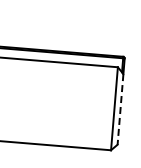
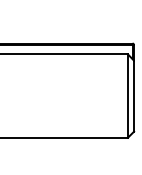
line: (120, 109) -> (134, 96), dashed -> solid

